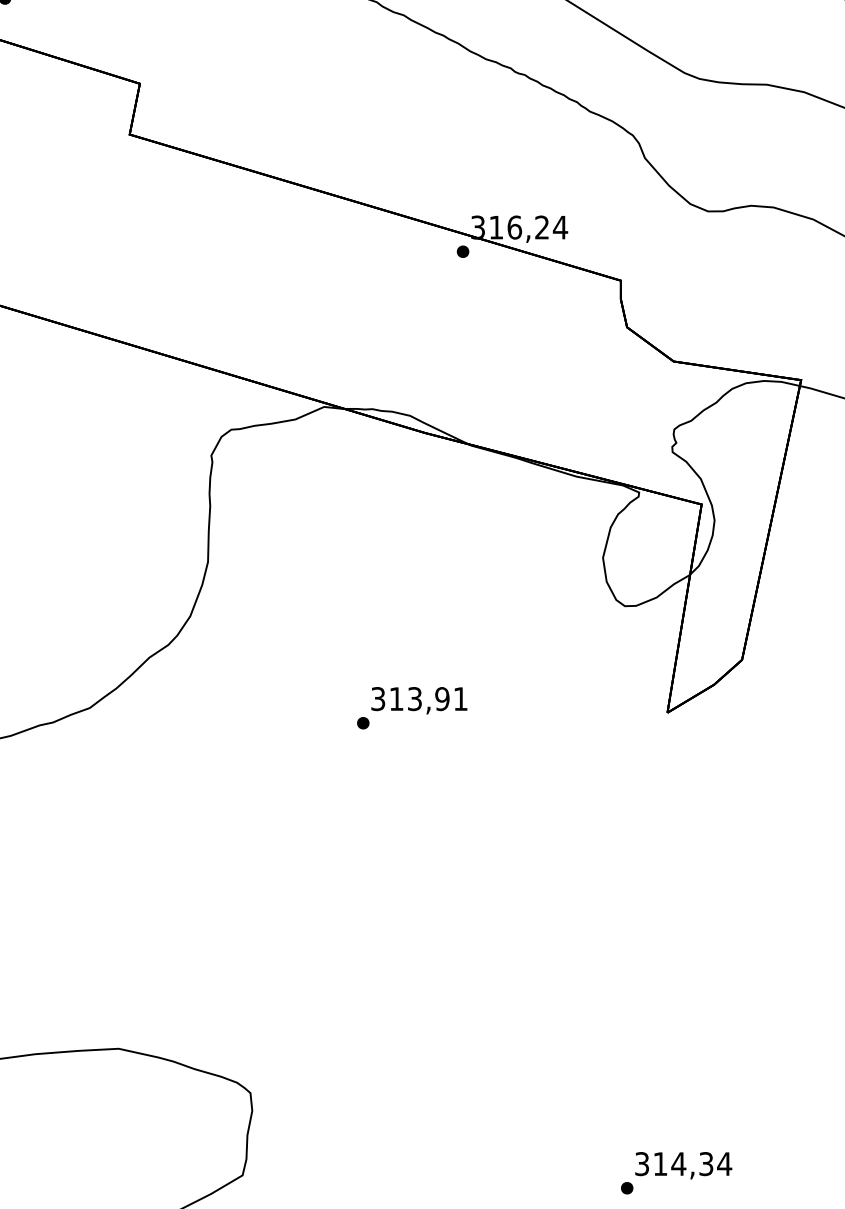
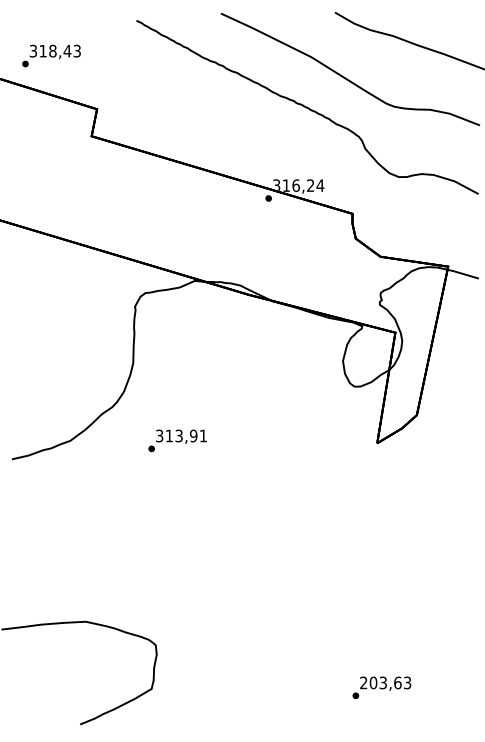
text: (411, 707) -> (177, 440), moved
text: (683, 1163) -> (385, 682), 314,34 -> 203,63

